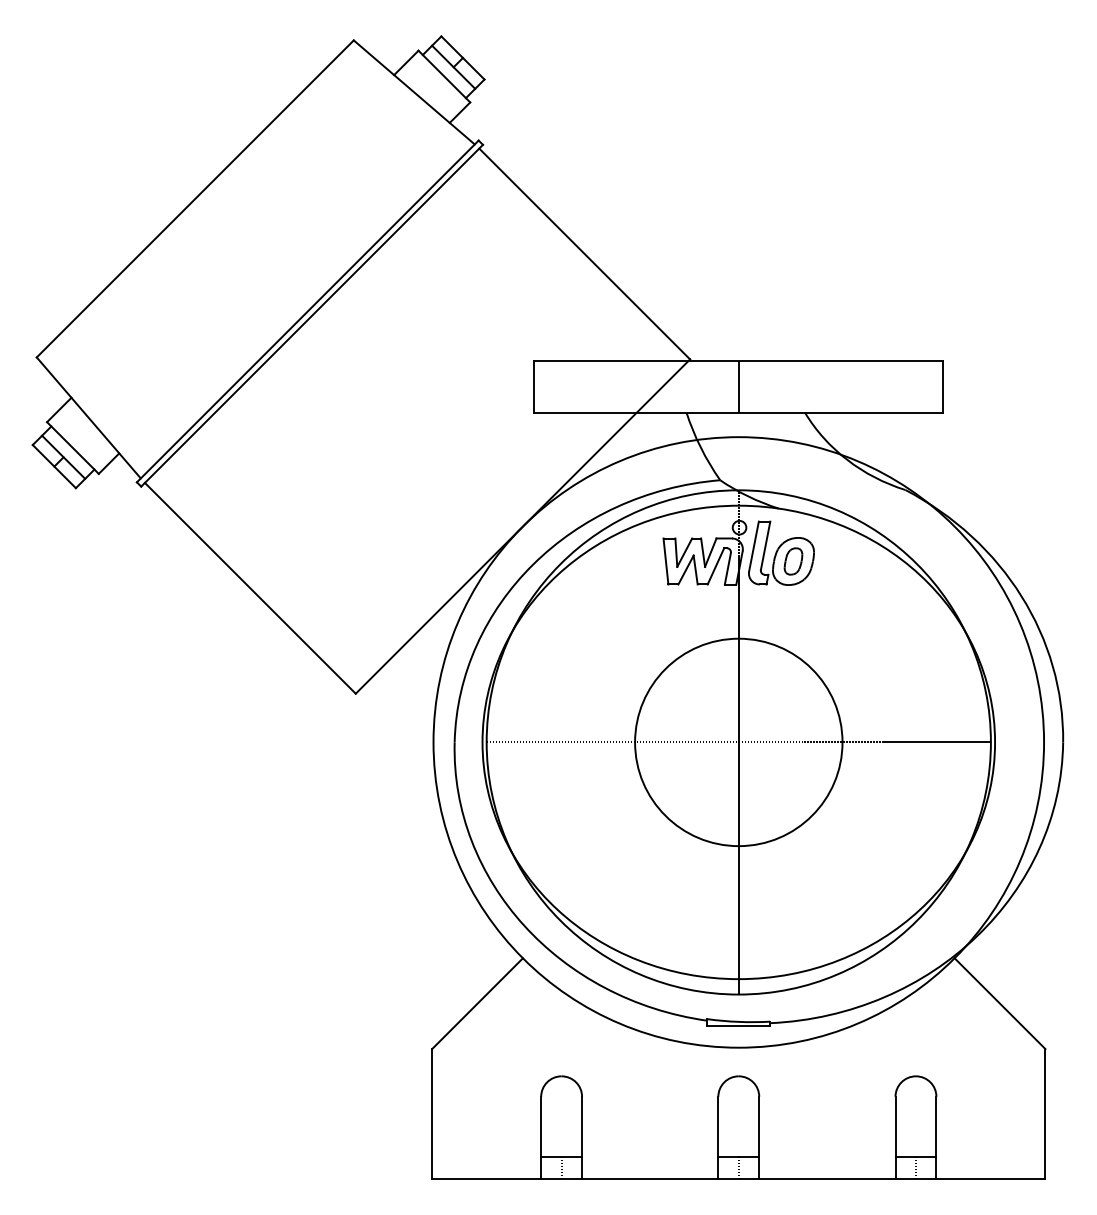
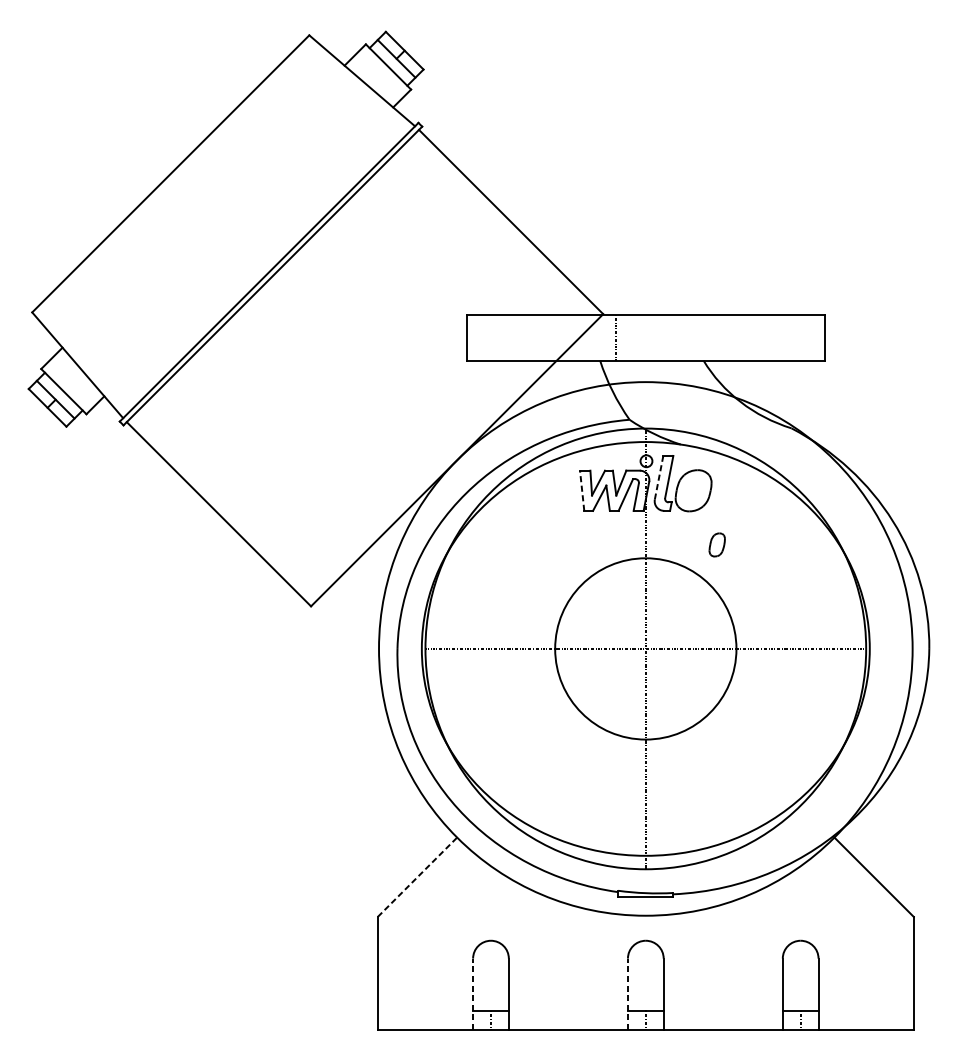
line: (738, 386) -> (615, 337), moved
line: (754, 546) -> (659, 477), solid -> dashed
line: (665, 561) -> (581, 490), solid -> dashed
part: (793, 561) -> (717, 544), moved
line: (477, 1003) -> (417, 877), solid -> dashed
line: (541, 1137) -> (473, 994), solid -> dashed
line: (718, 1137) -> (628, 994), solid -> dashed

